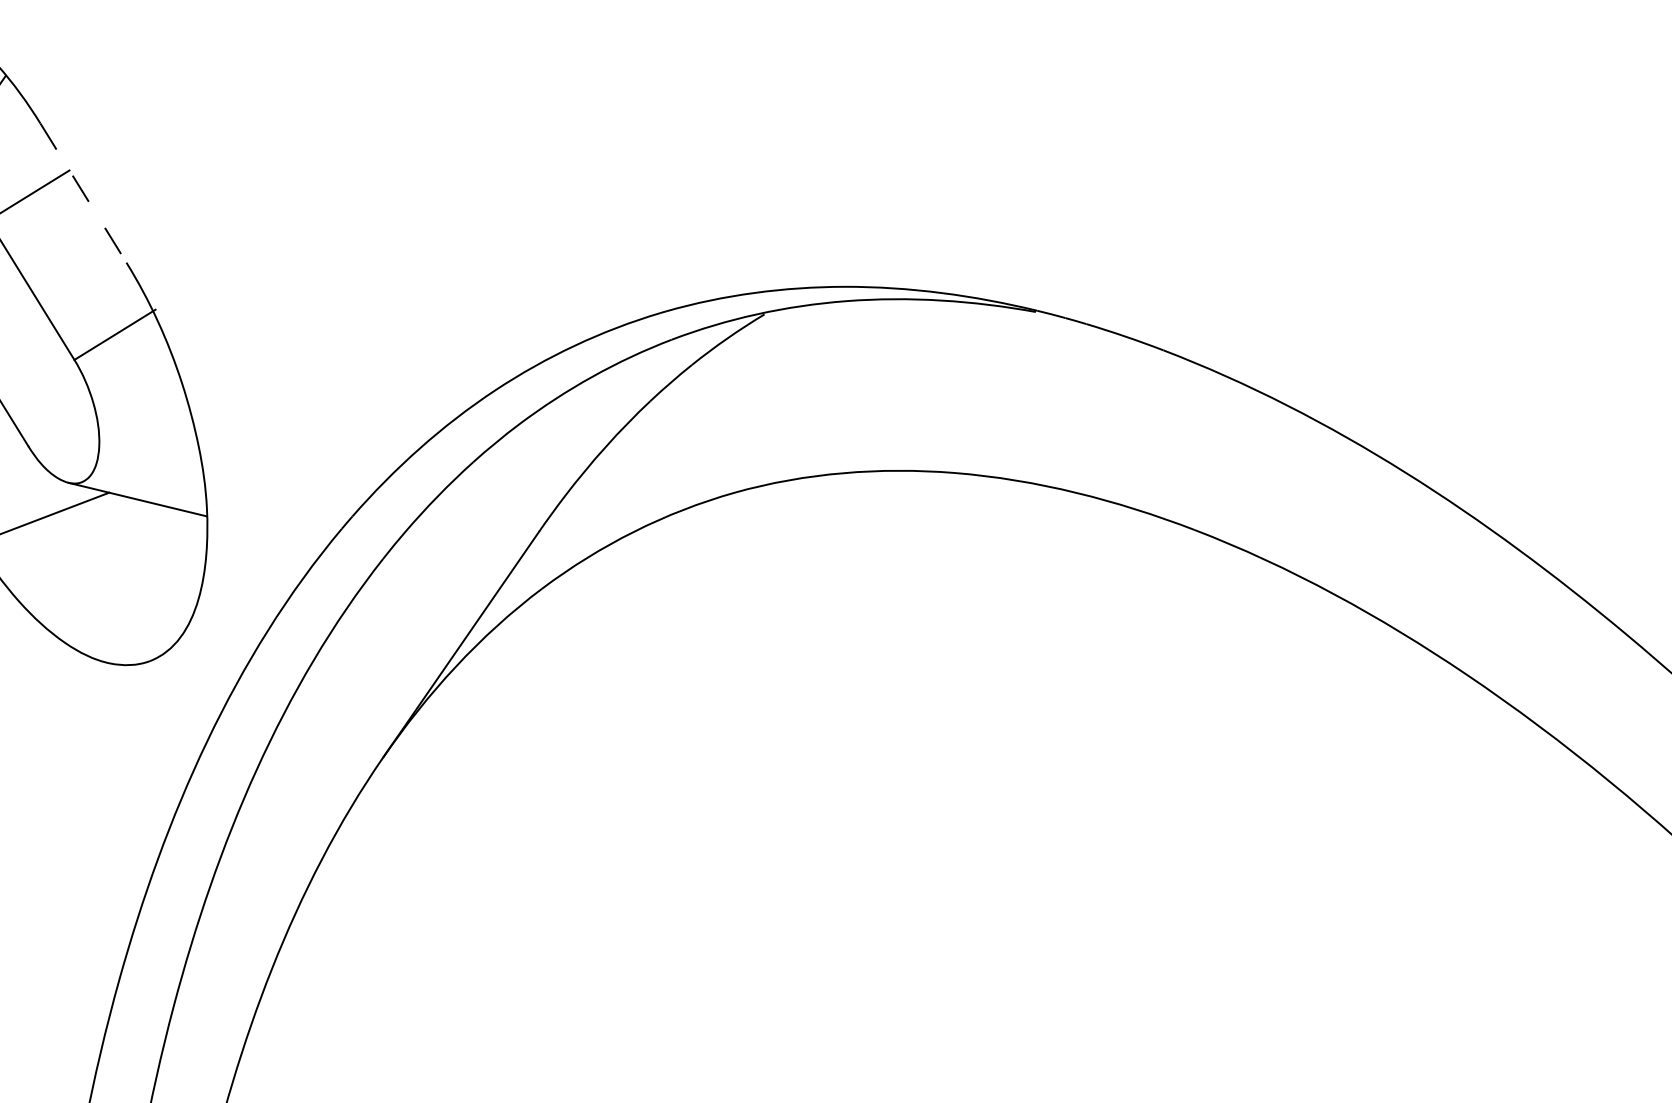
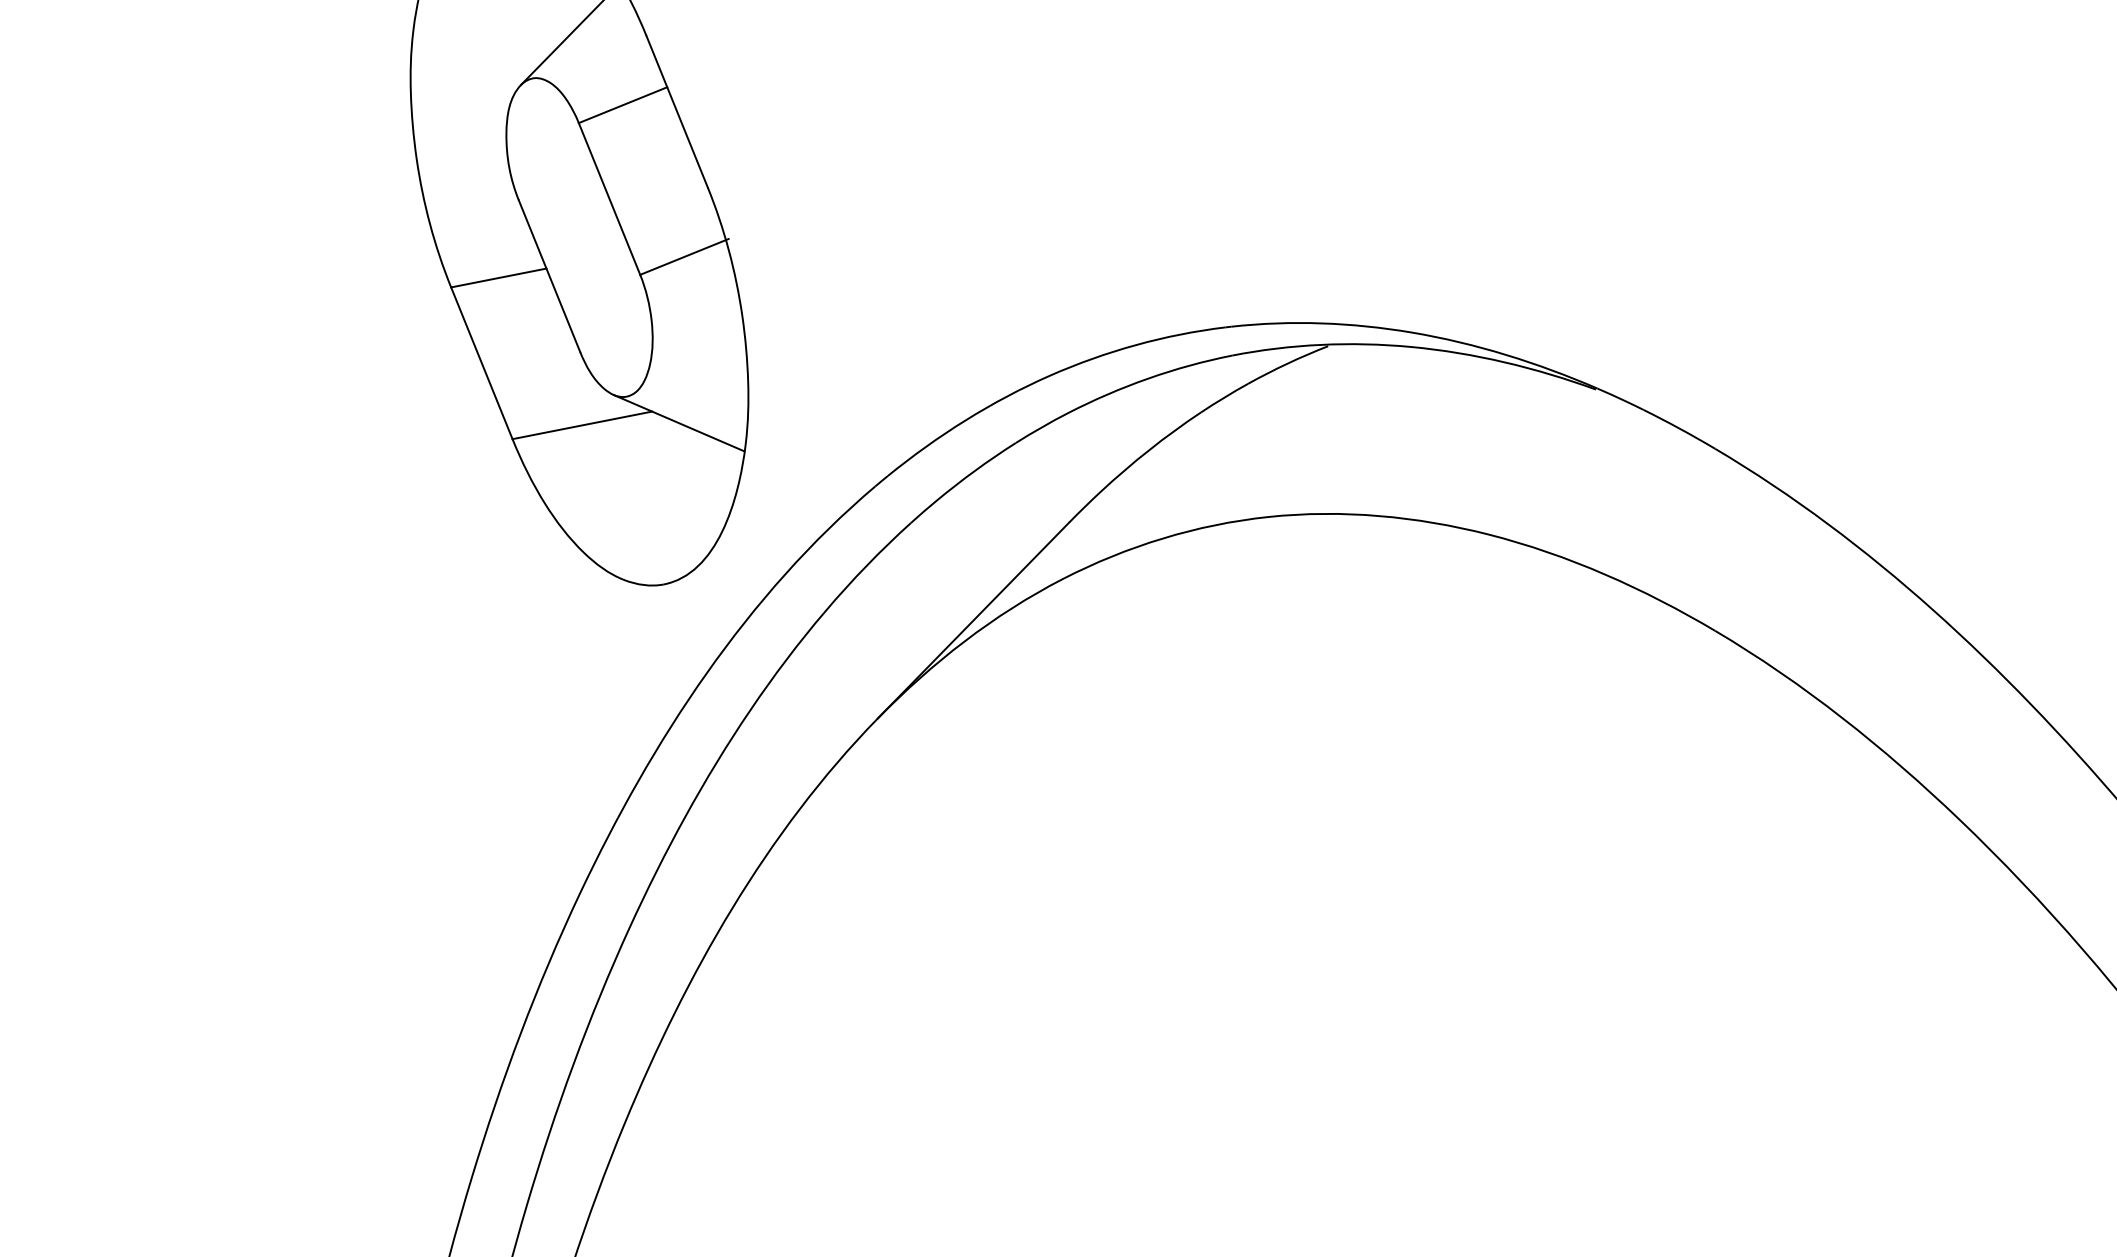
line: (83, 192) -> (677, 111), dashed -> solid

